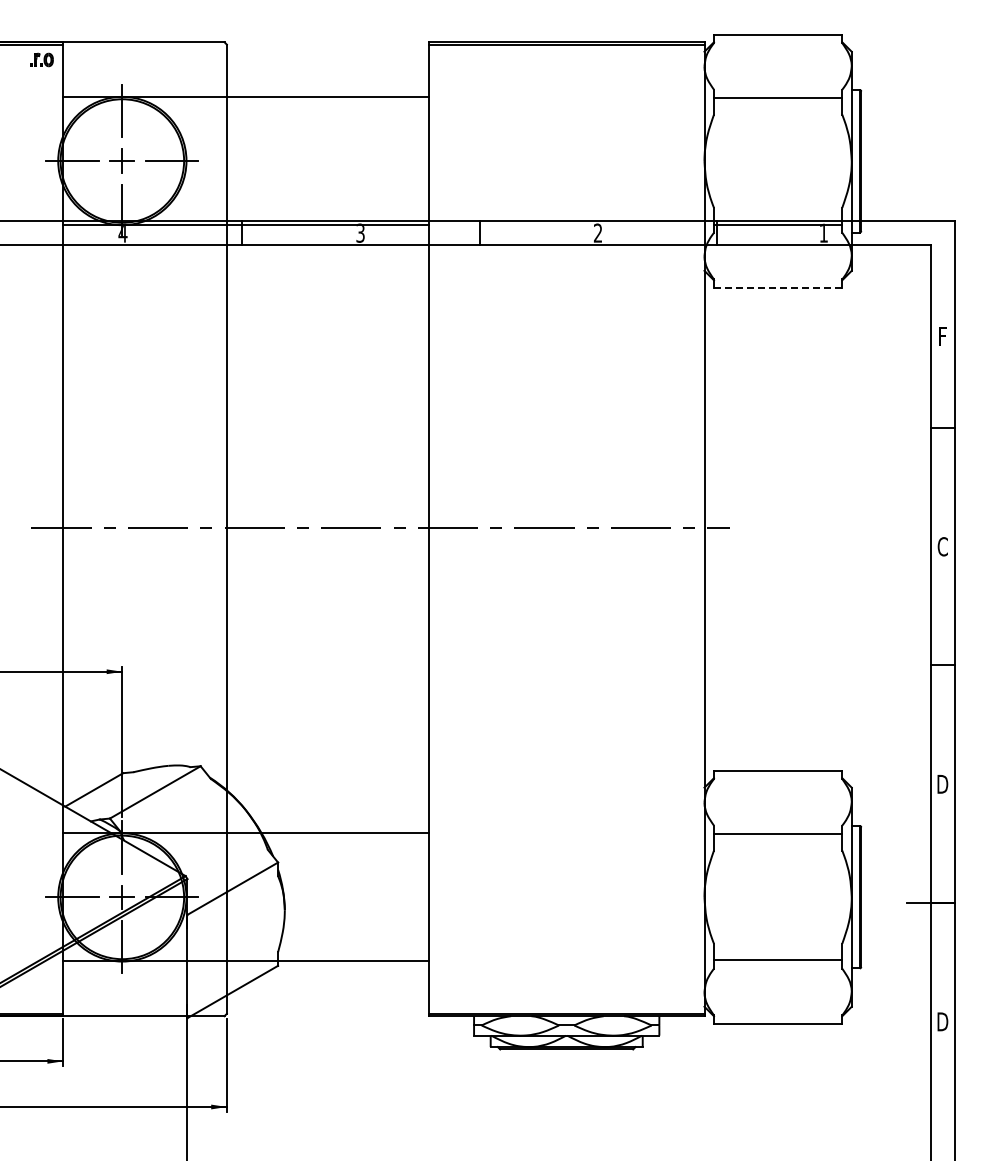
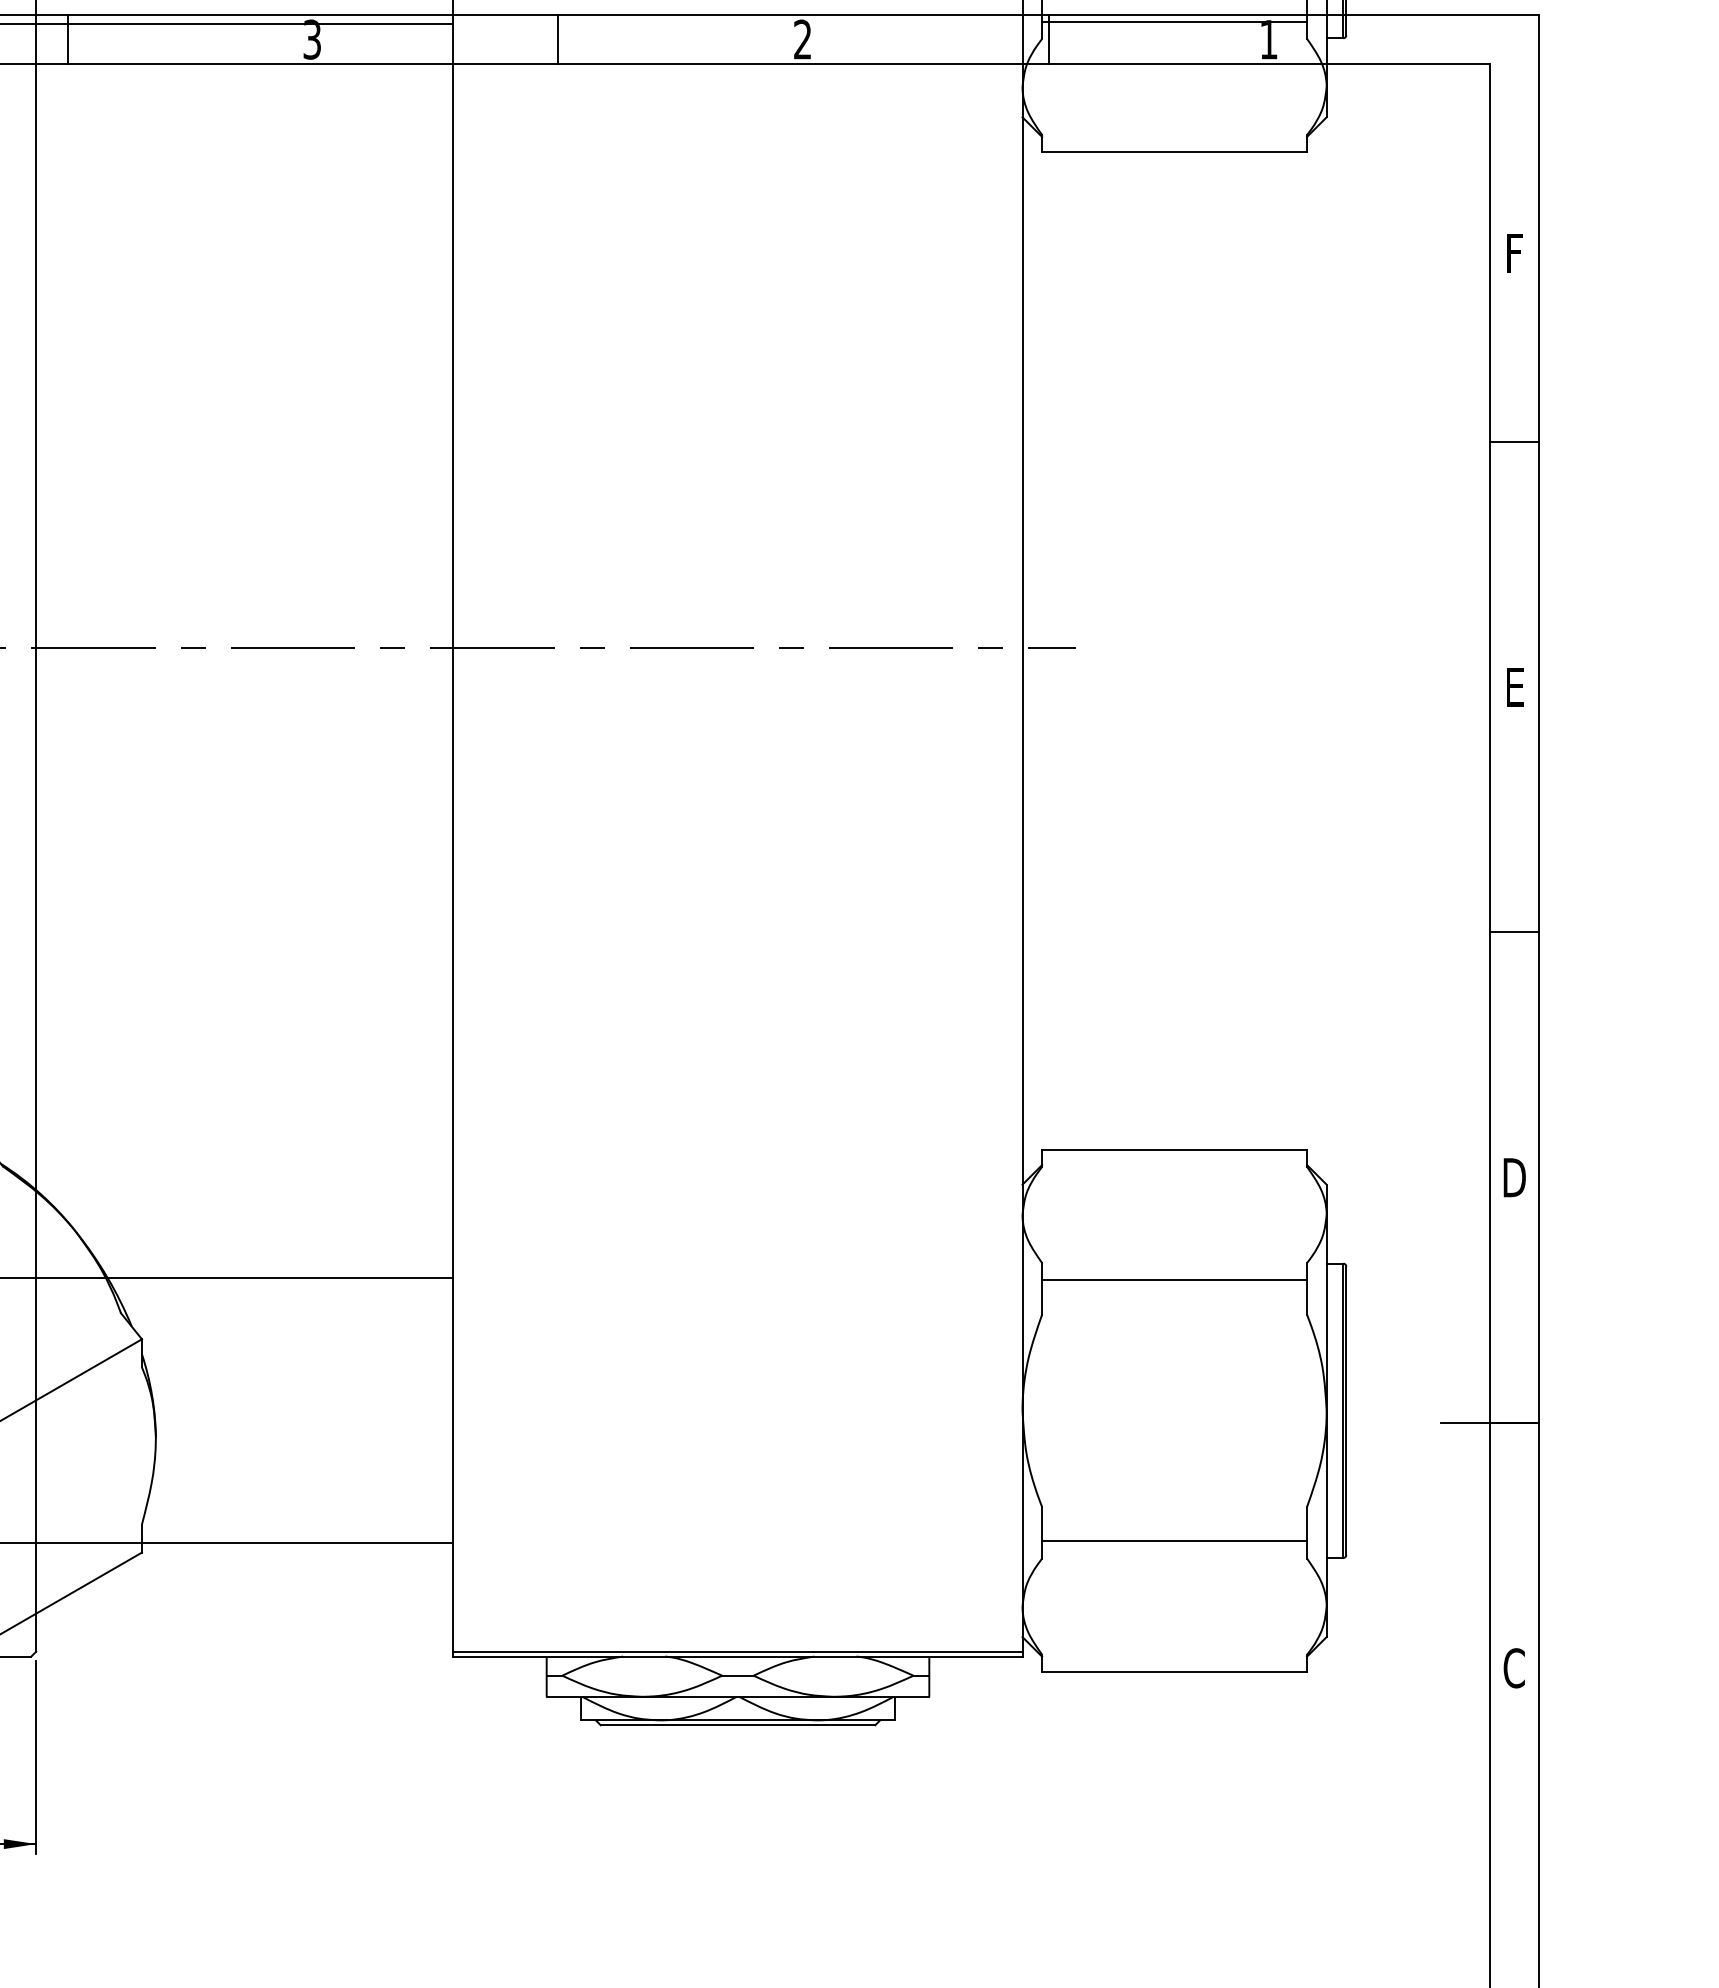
line: (778, 287) -> (1175, 151), dashed -> solid
text: (942, 546) -> (1514, 686), C -> E
text: (942, 1021) -> (1514, 1667), D -> C

